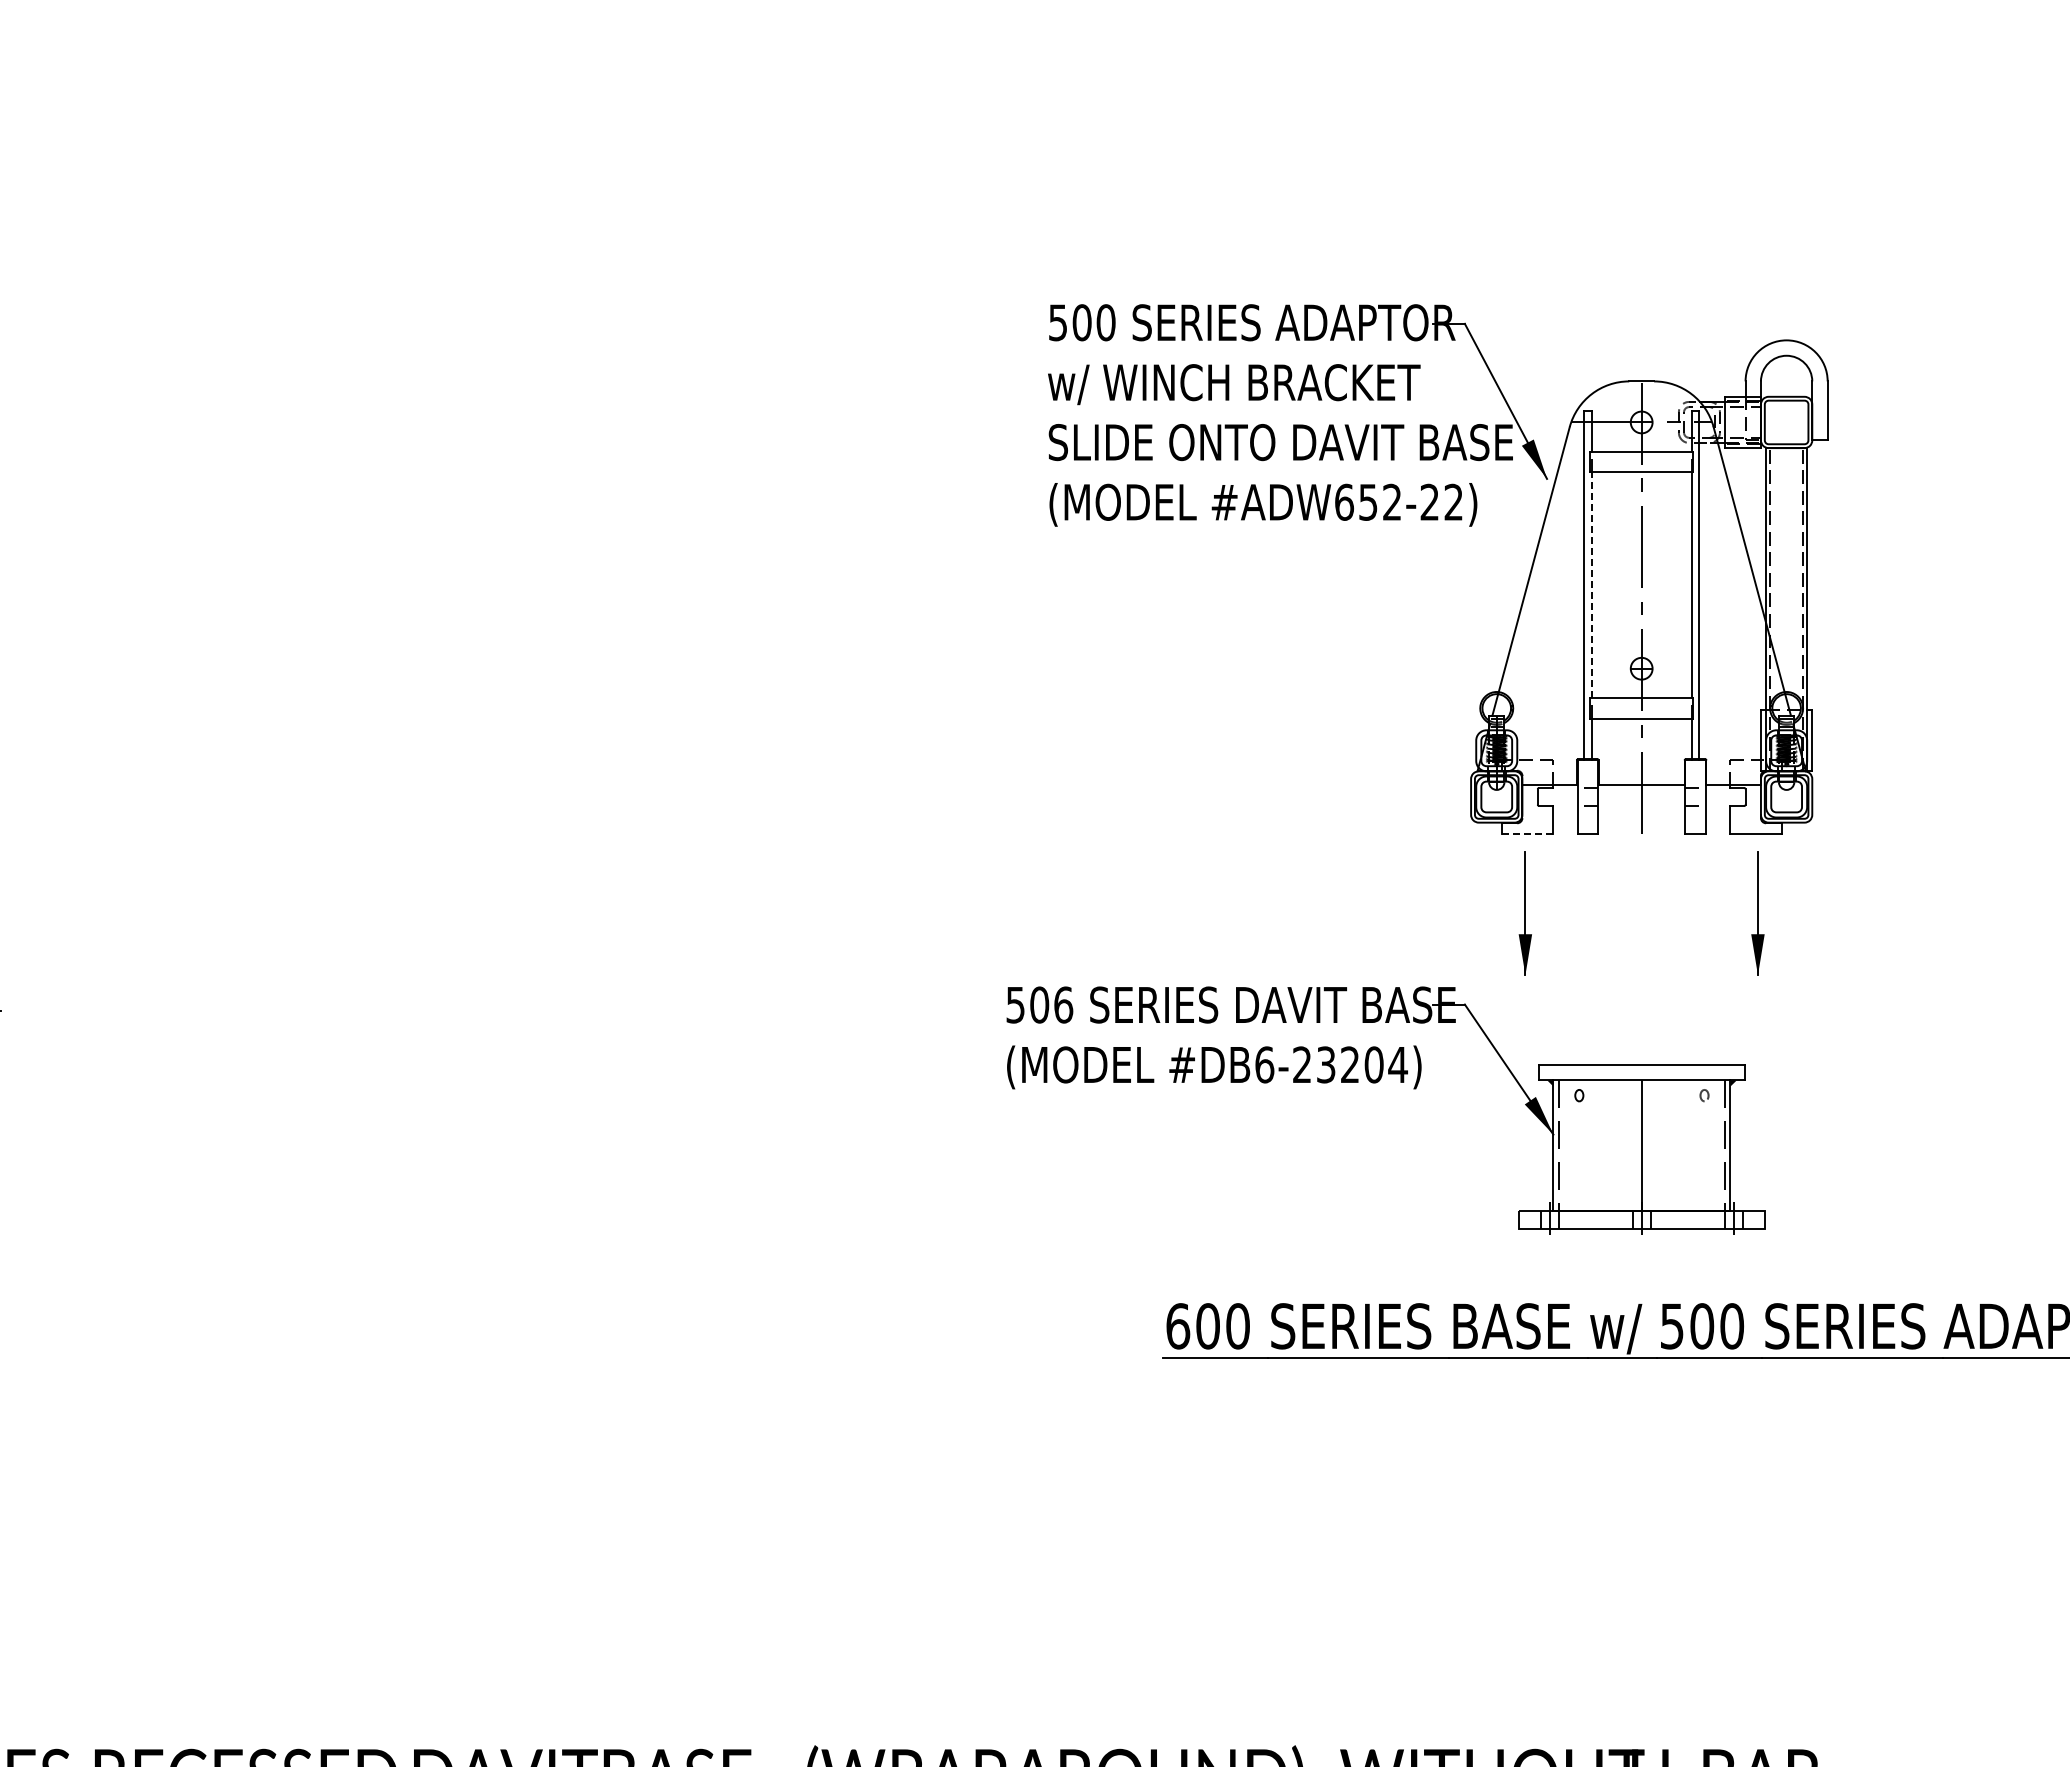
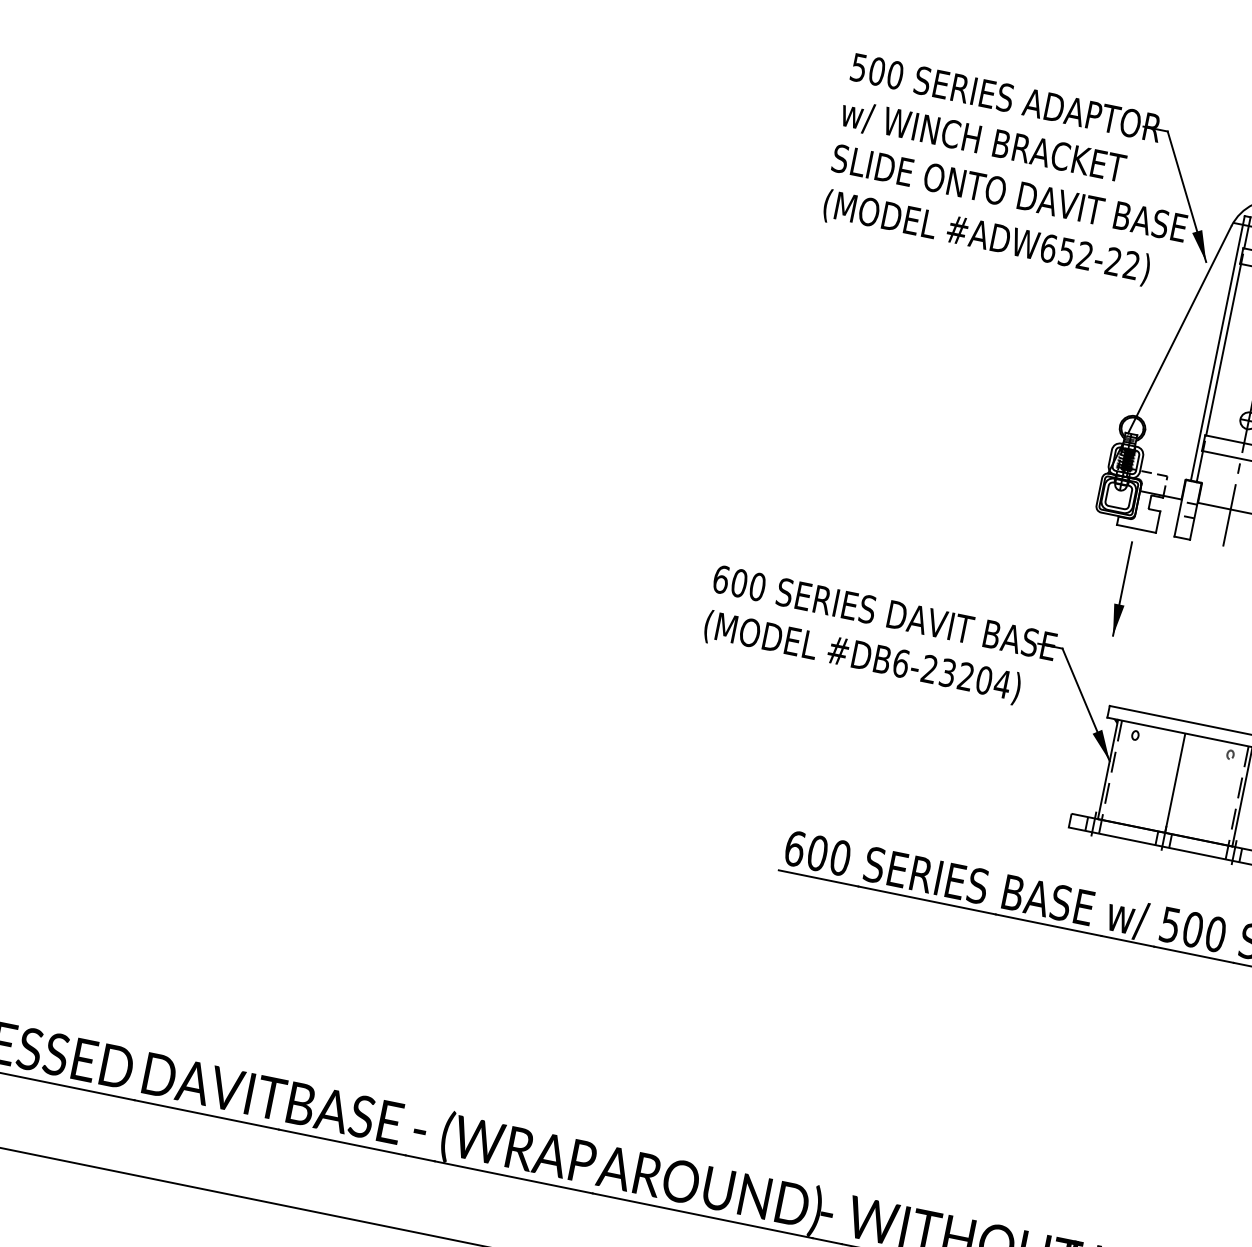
line: (1591, 585) -> (1223, 349), dashed -> solid
line: (1527, 834) -> (1136, 529), dashed -> solid
text: (1039, 1004) -> (739, 582), 506 -> 600

